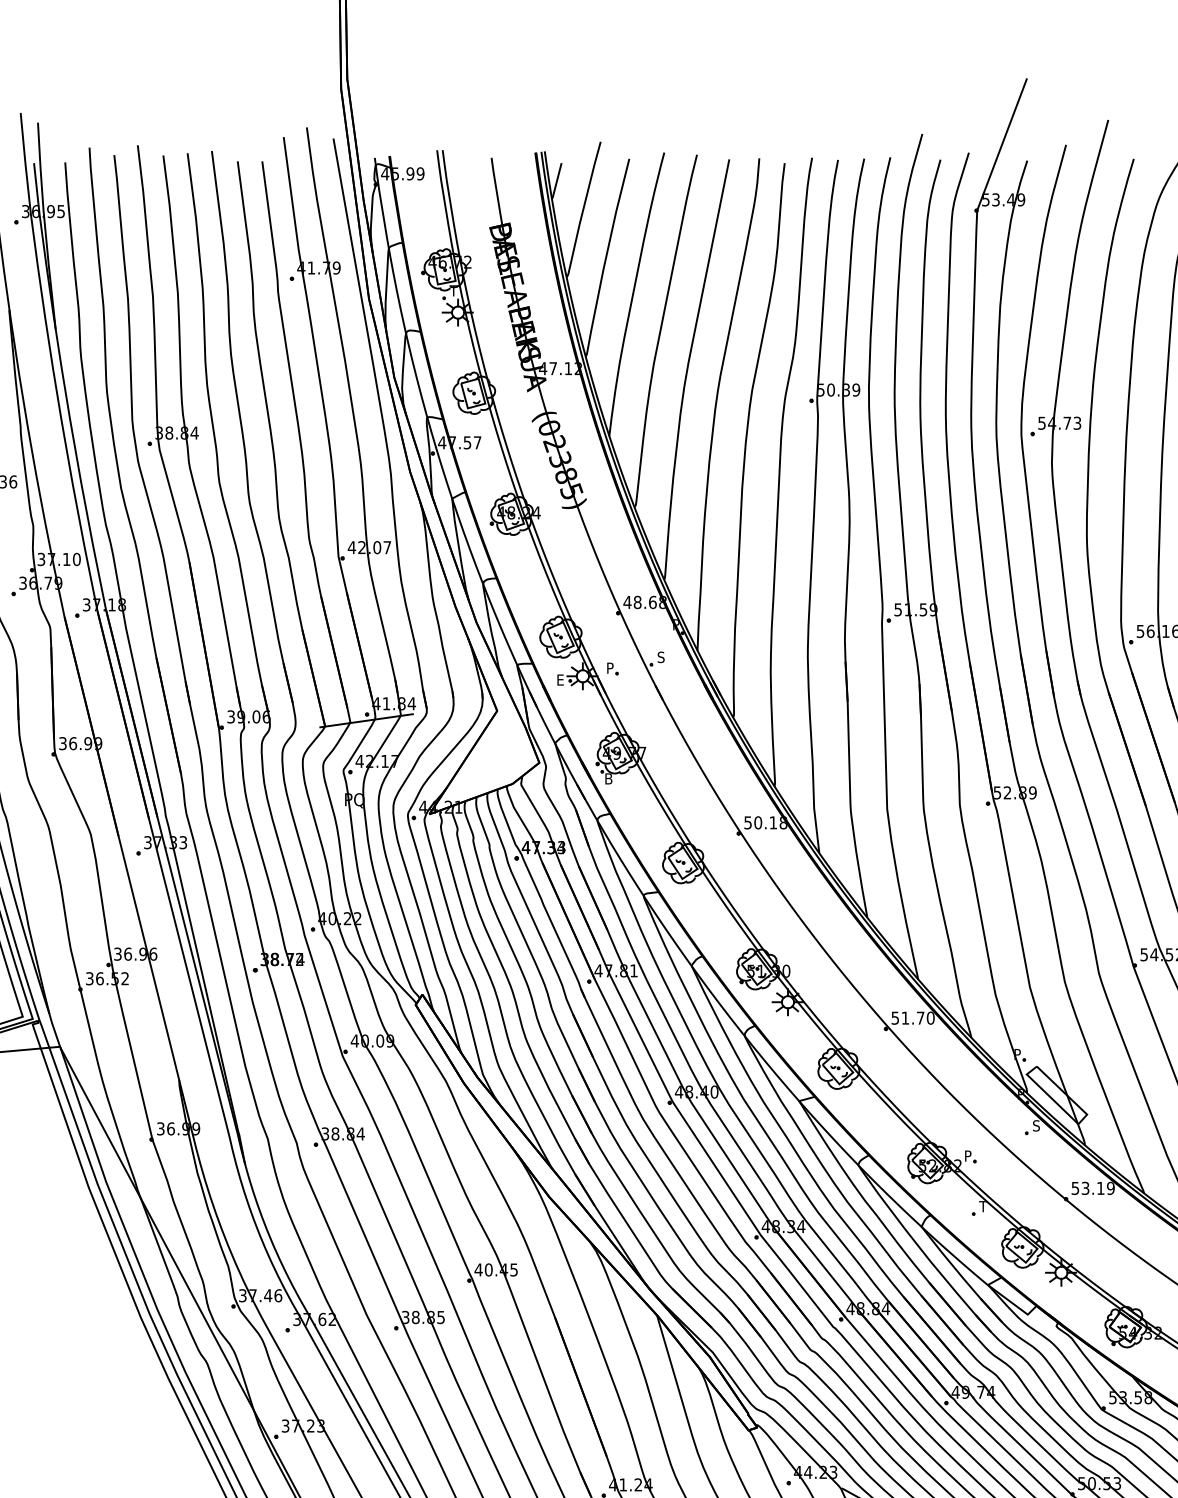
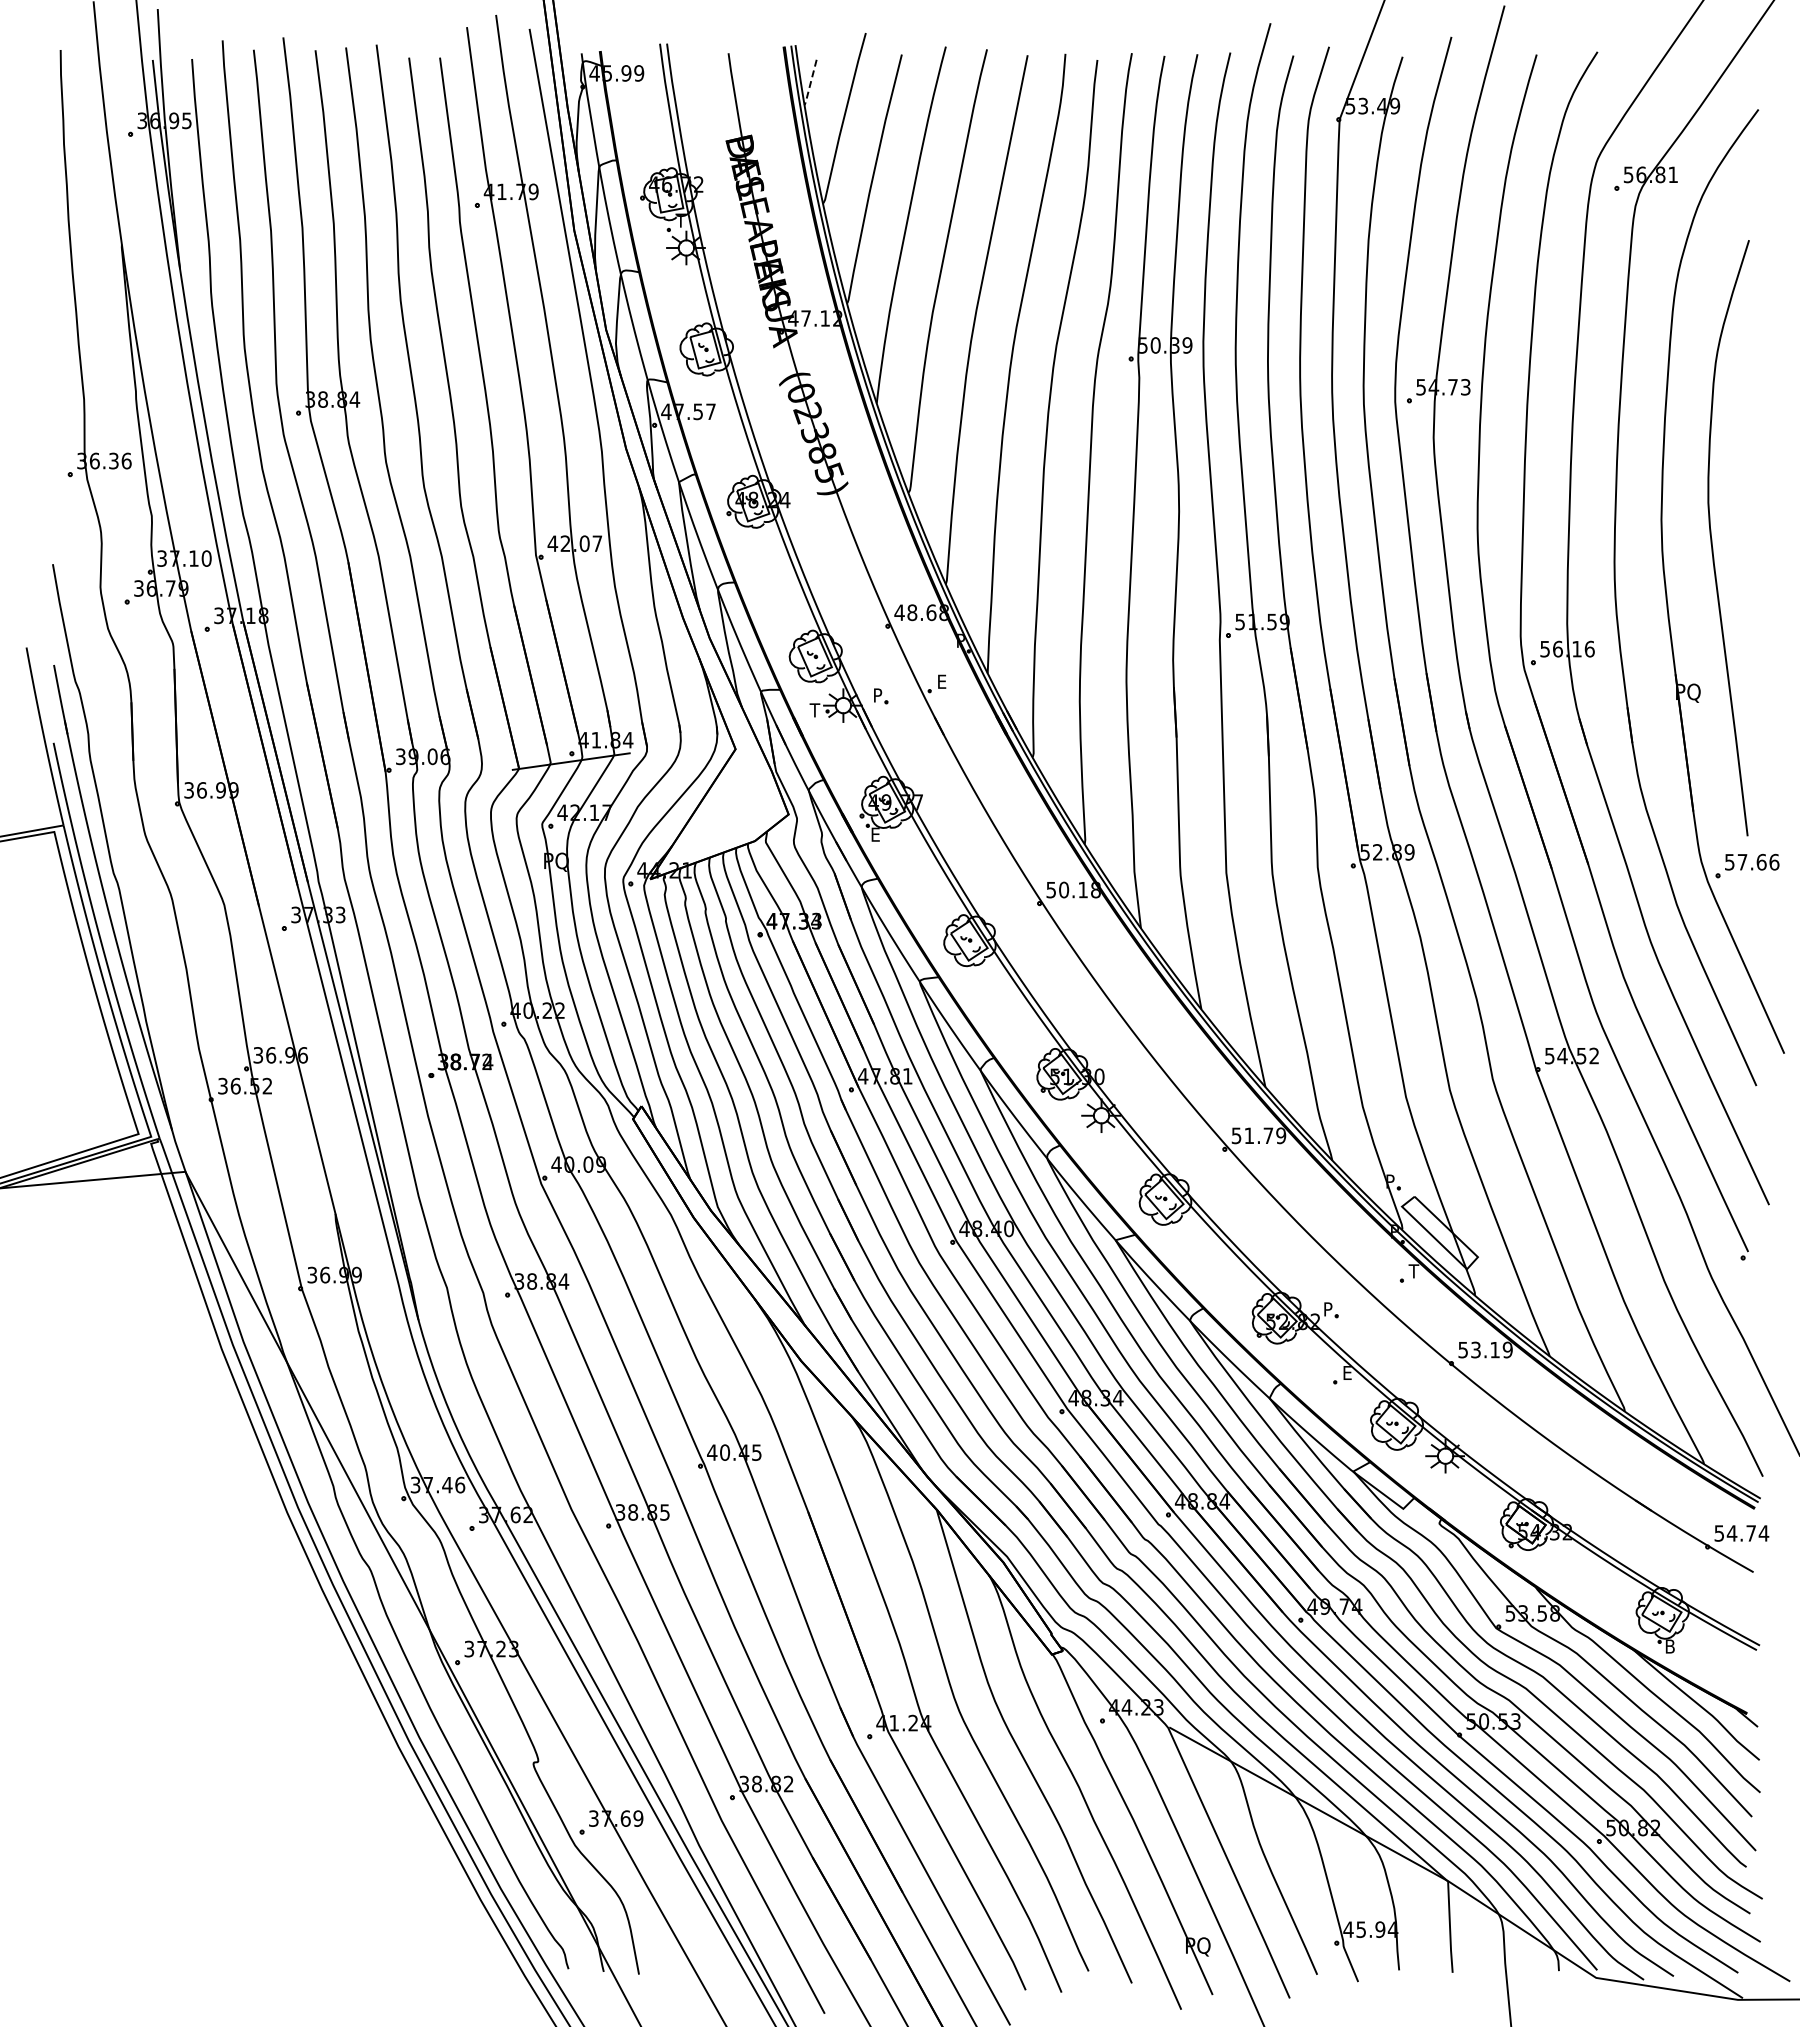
line: (556, 181) -> (810, 83), solid -> dashed
text: (660, 657) -> (941, 681), S -> E
text: (559, 680) -> (814, 710), E -> T
text: (610, 778) -> (878, 834), B -> E
text: (931, 1017) -> (1281, 1135), 51.70 -> 51.79
text: (1035, 1125) -> (1413, 1271), S -> T
text: (982, 1206) -> (1346, 1372), T -> E

